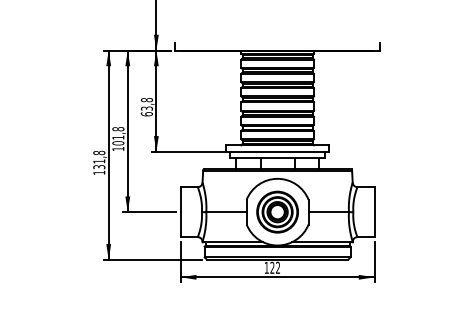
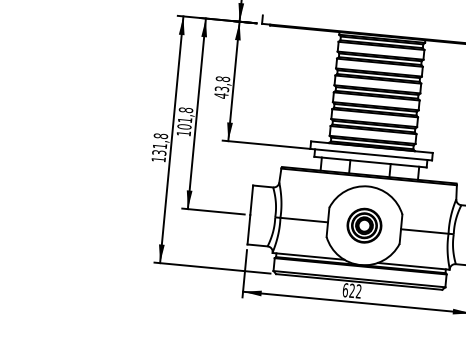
text: (146, 114) -> (220, 96), 63,8 -> 43,8
part: (277, 211) -> (364, 224), size x0.7
text: (266, 267) -> (345, 289), 122 -> 622

